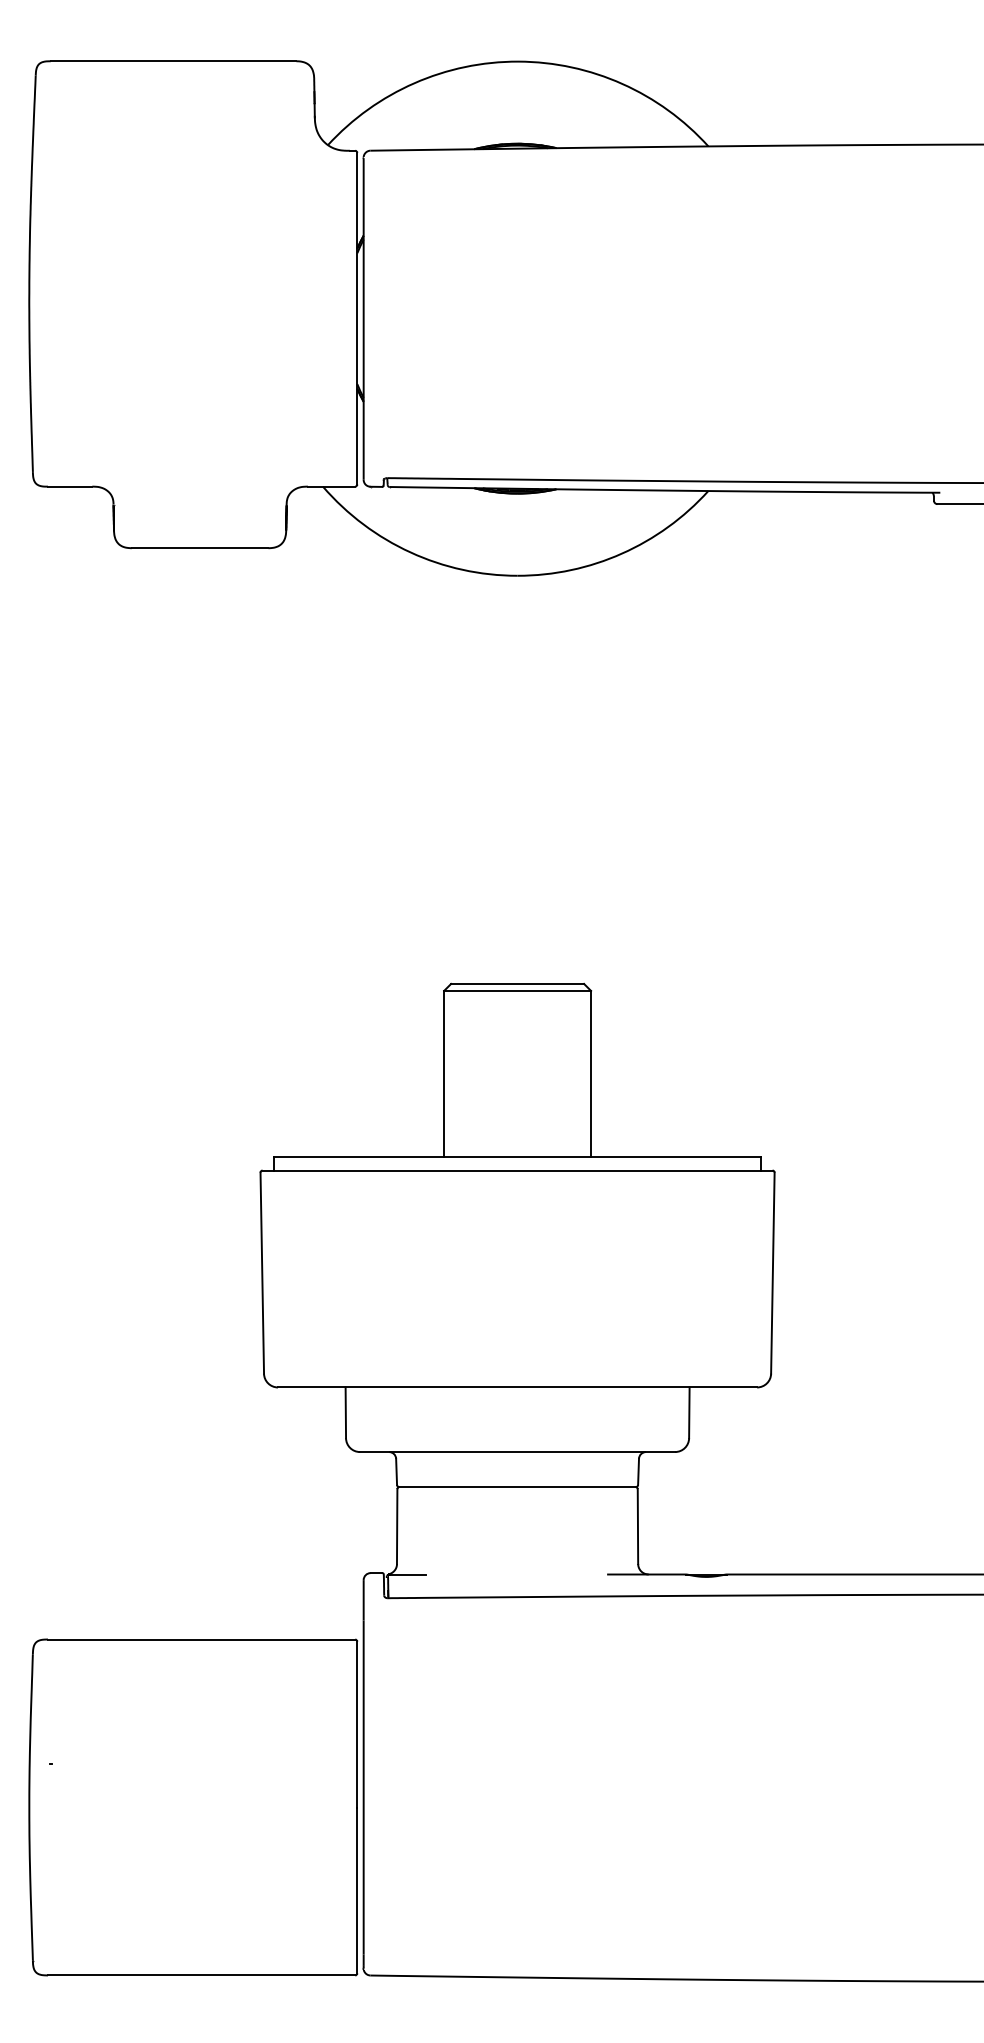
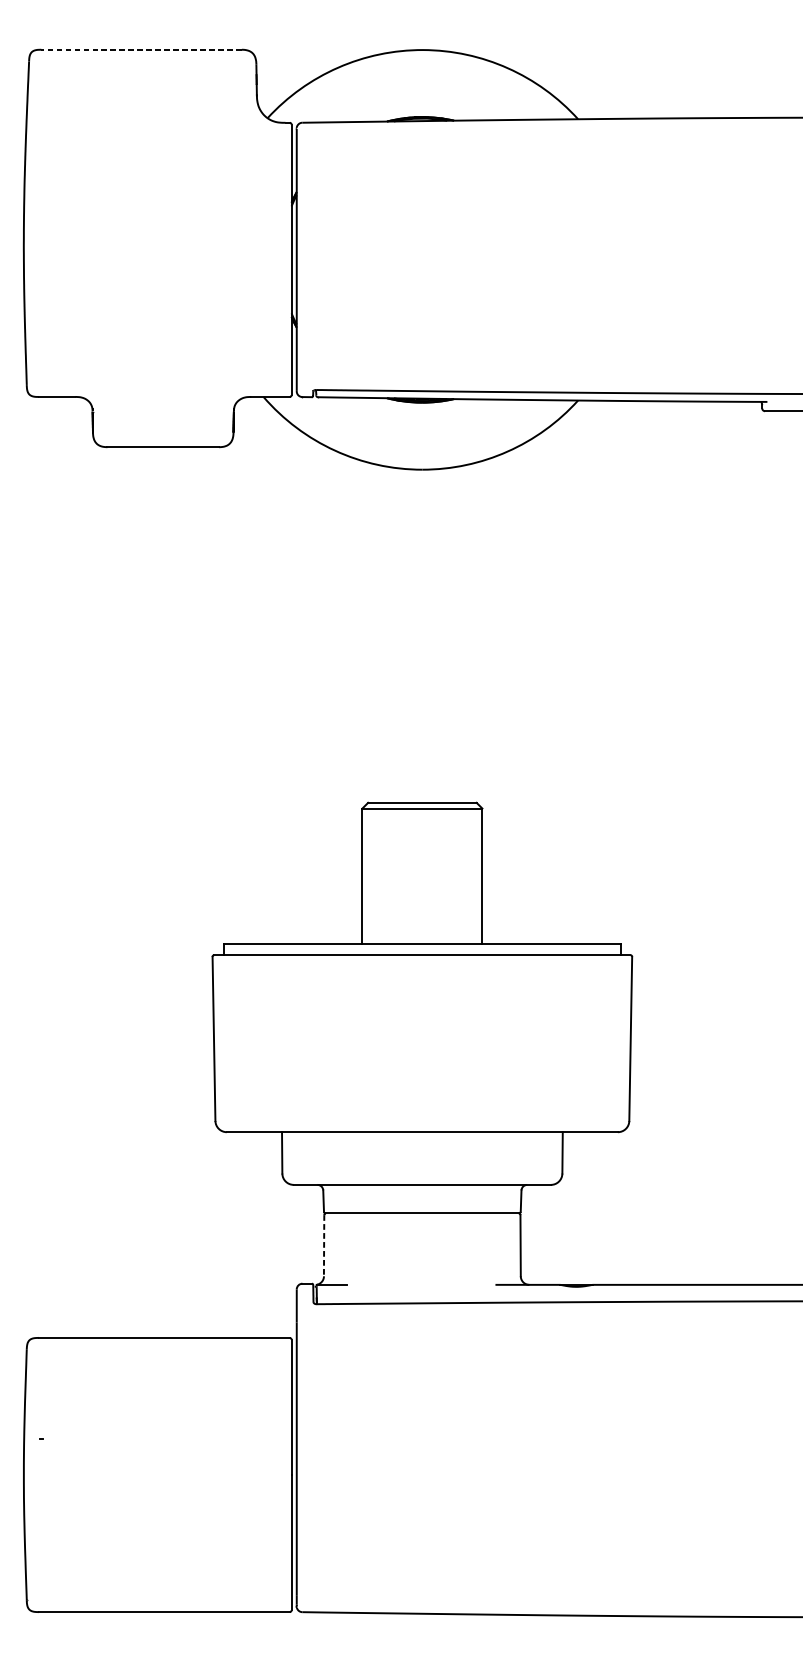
line: (173, 61) -> (141, 49), solid -> dashed
line: (397, 1527) -> (324, 1246), solid -> dashed

